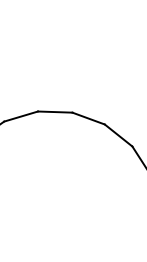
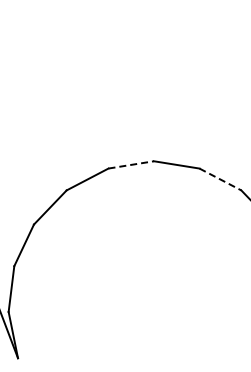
line: (55, 111) -> (131, 164), solid -> dashed
line: (118, 135) -> (220, 179), solid -> dashed

